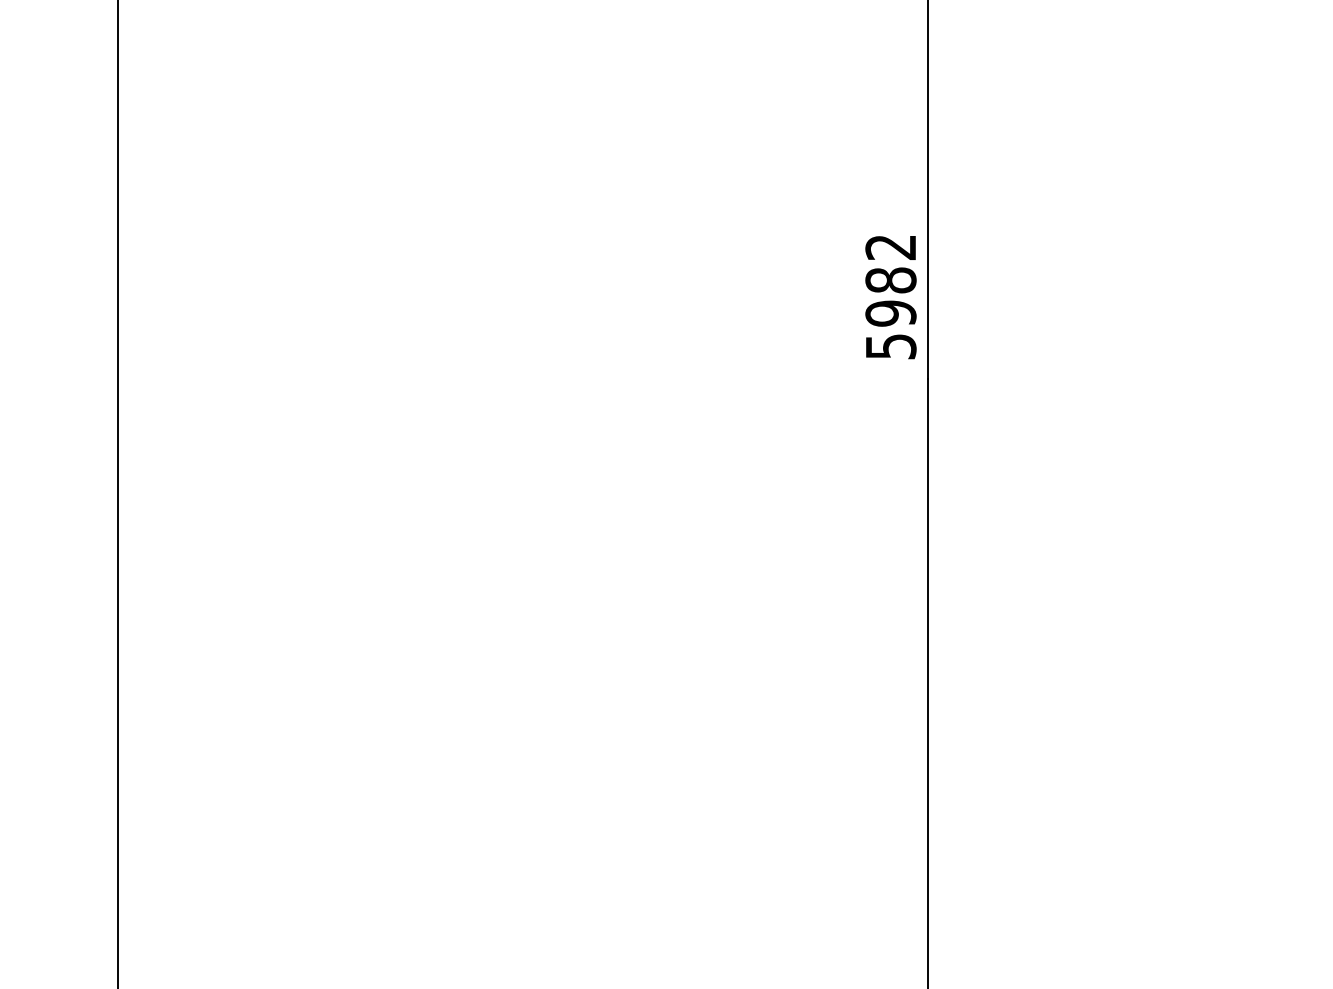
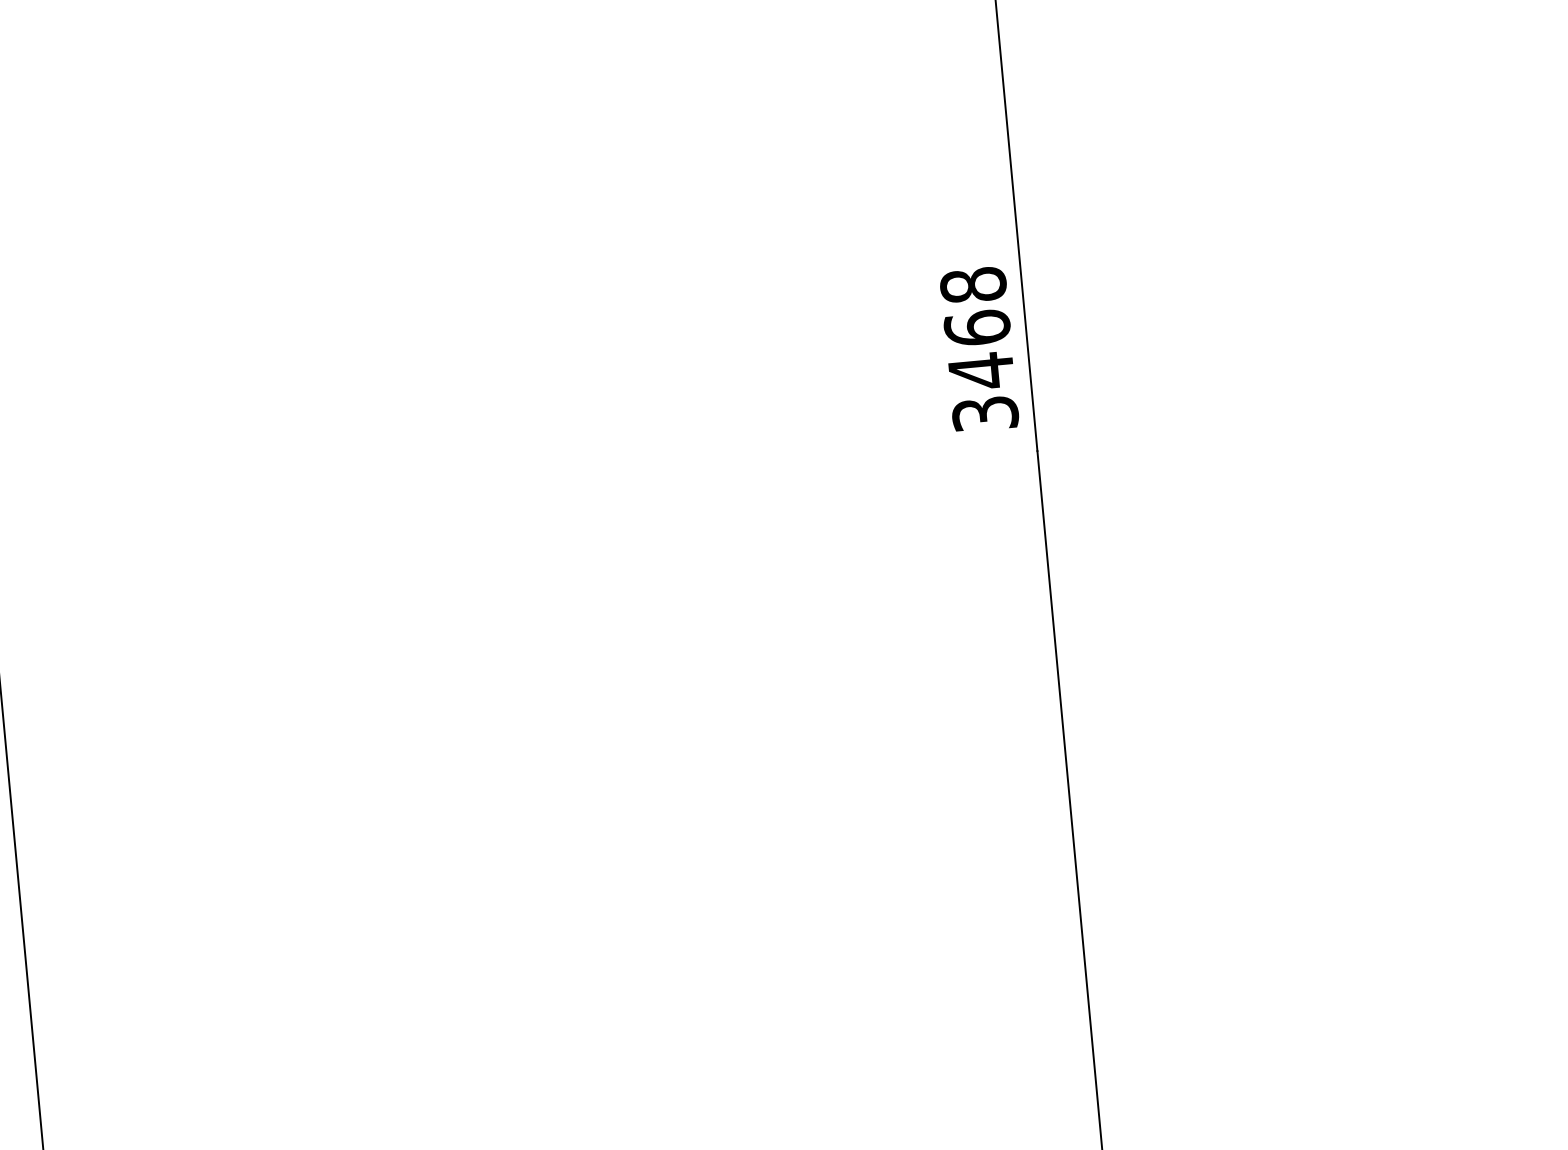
text: (890, 296) -> (978, 349), 5982 -> 3468

